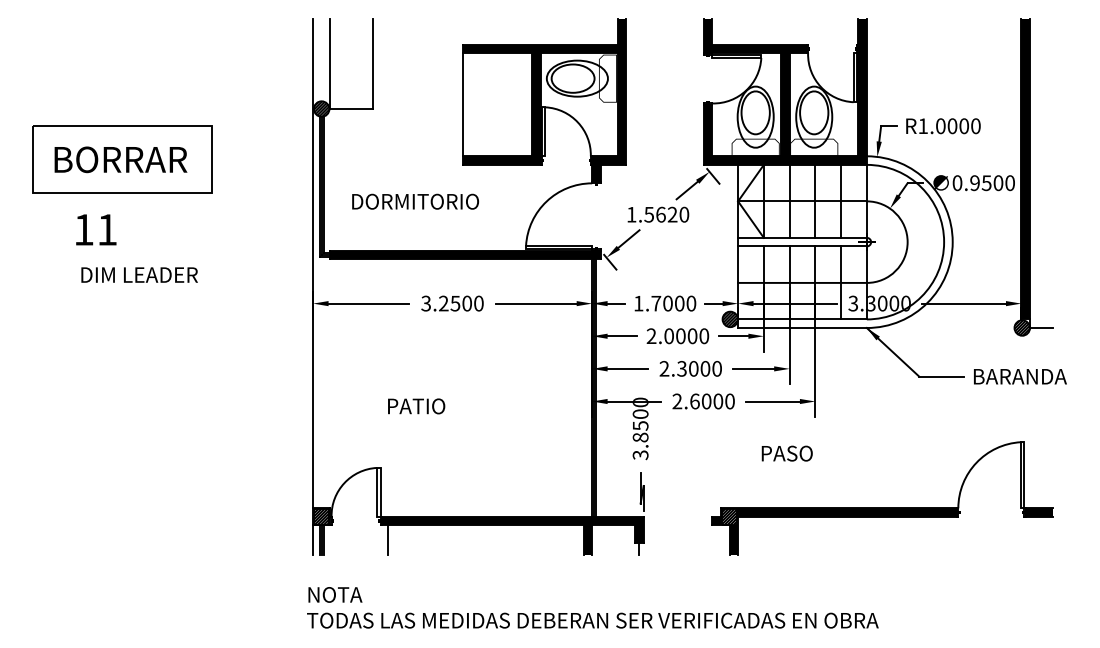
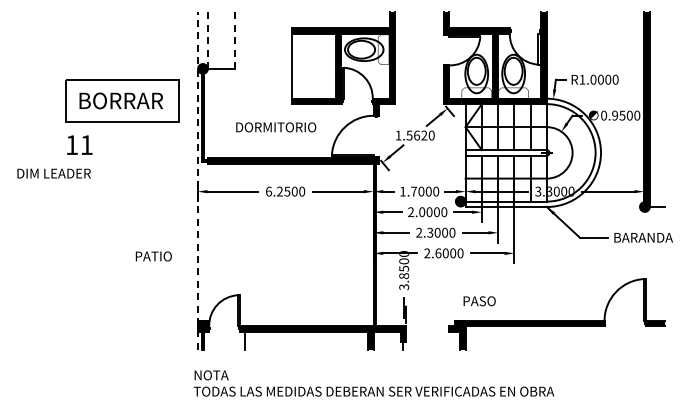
line: (330, 63) -> (208, 40), solid -> dashed
line: (373, 65) -> (235, 41), solid -> dashed
part: (122, 159) -> (122, 100), moved
text: (416, 201) -> (276, 127), moved
text: (95, 228) -> (79, 144), moved
text: (138, 274) -> (53, 173), moved
line: (312, 287) -> (197, 181), solid -> dashed
text: (425, 303) -> (268, 191), 3.2500 -> 6.2500
text: (416, 406) -> (153, 256), moved
text: (787, 454) -> (479, 301), moved

